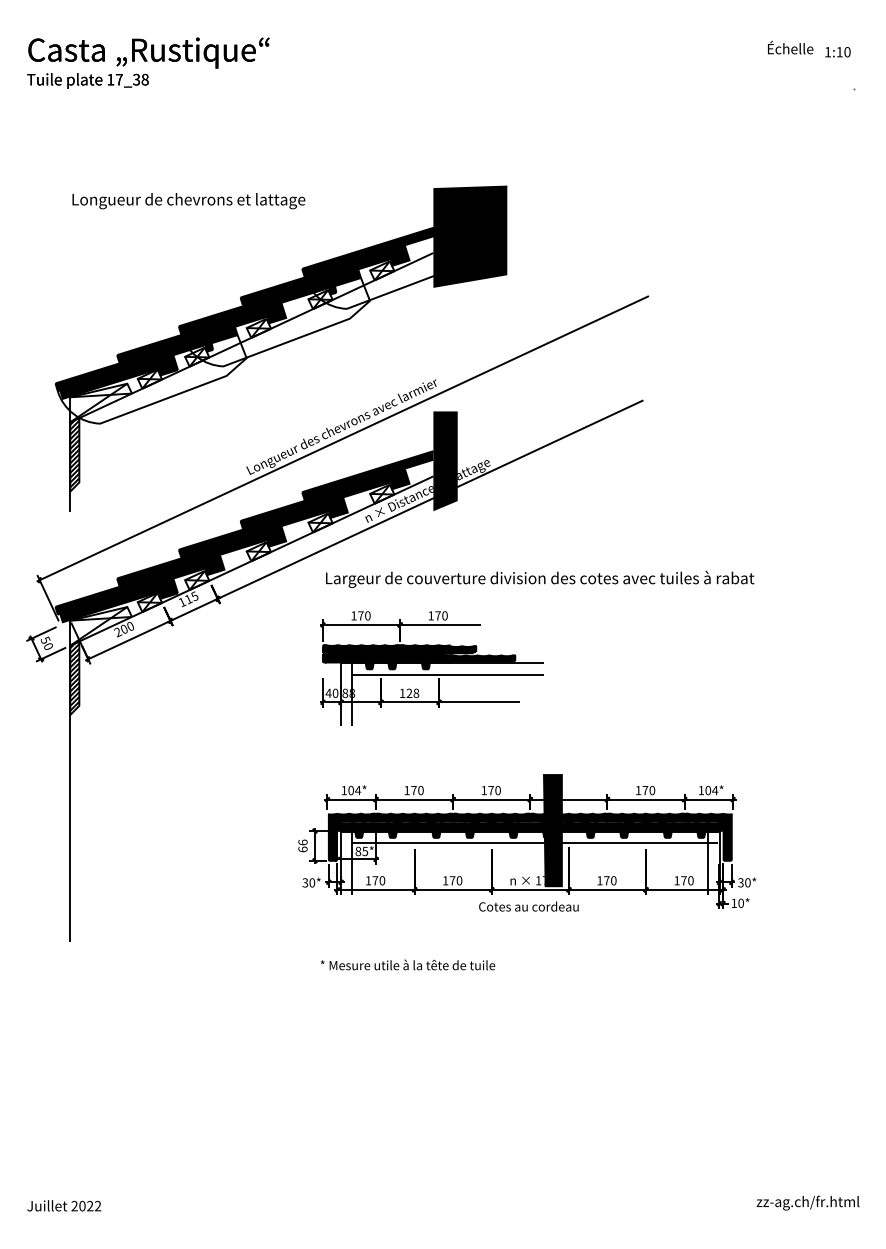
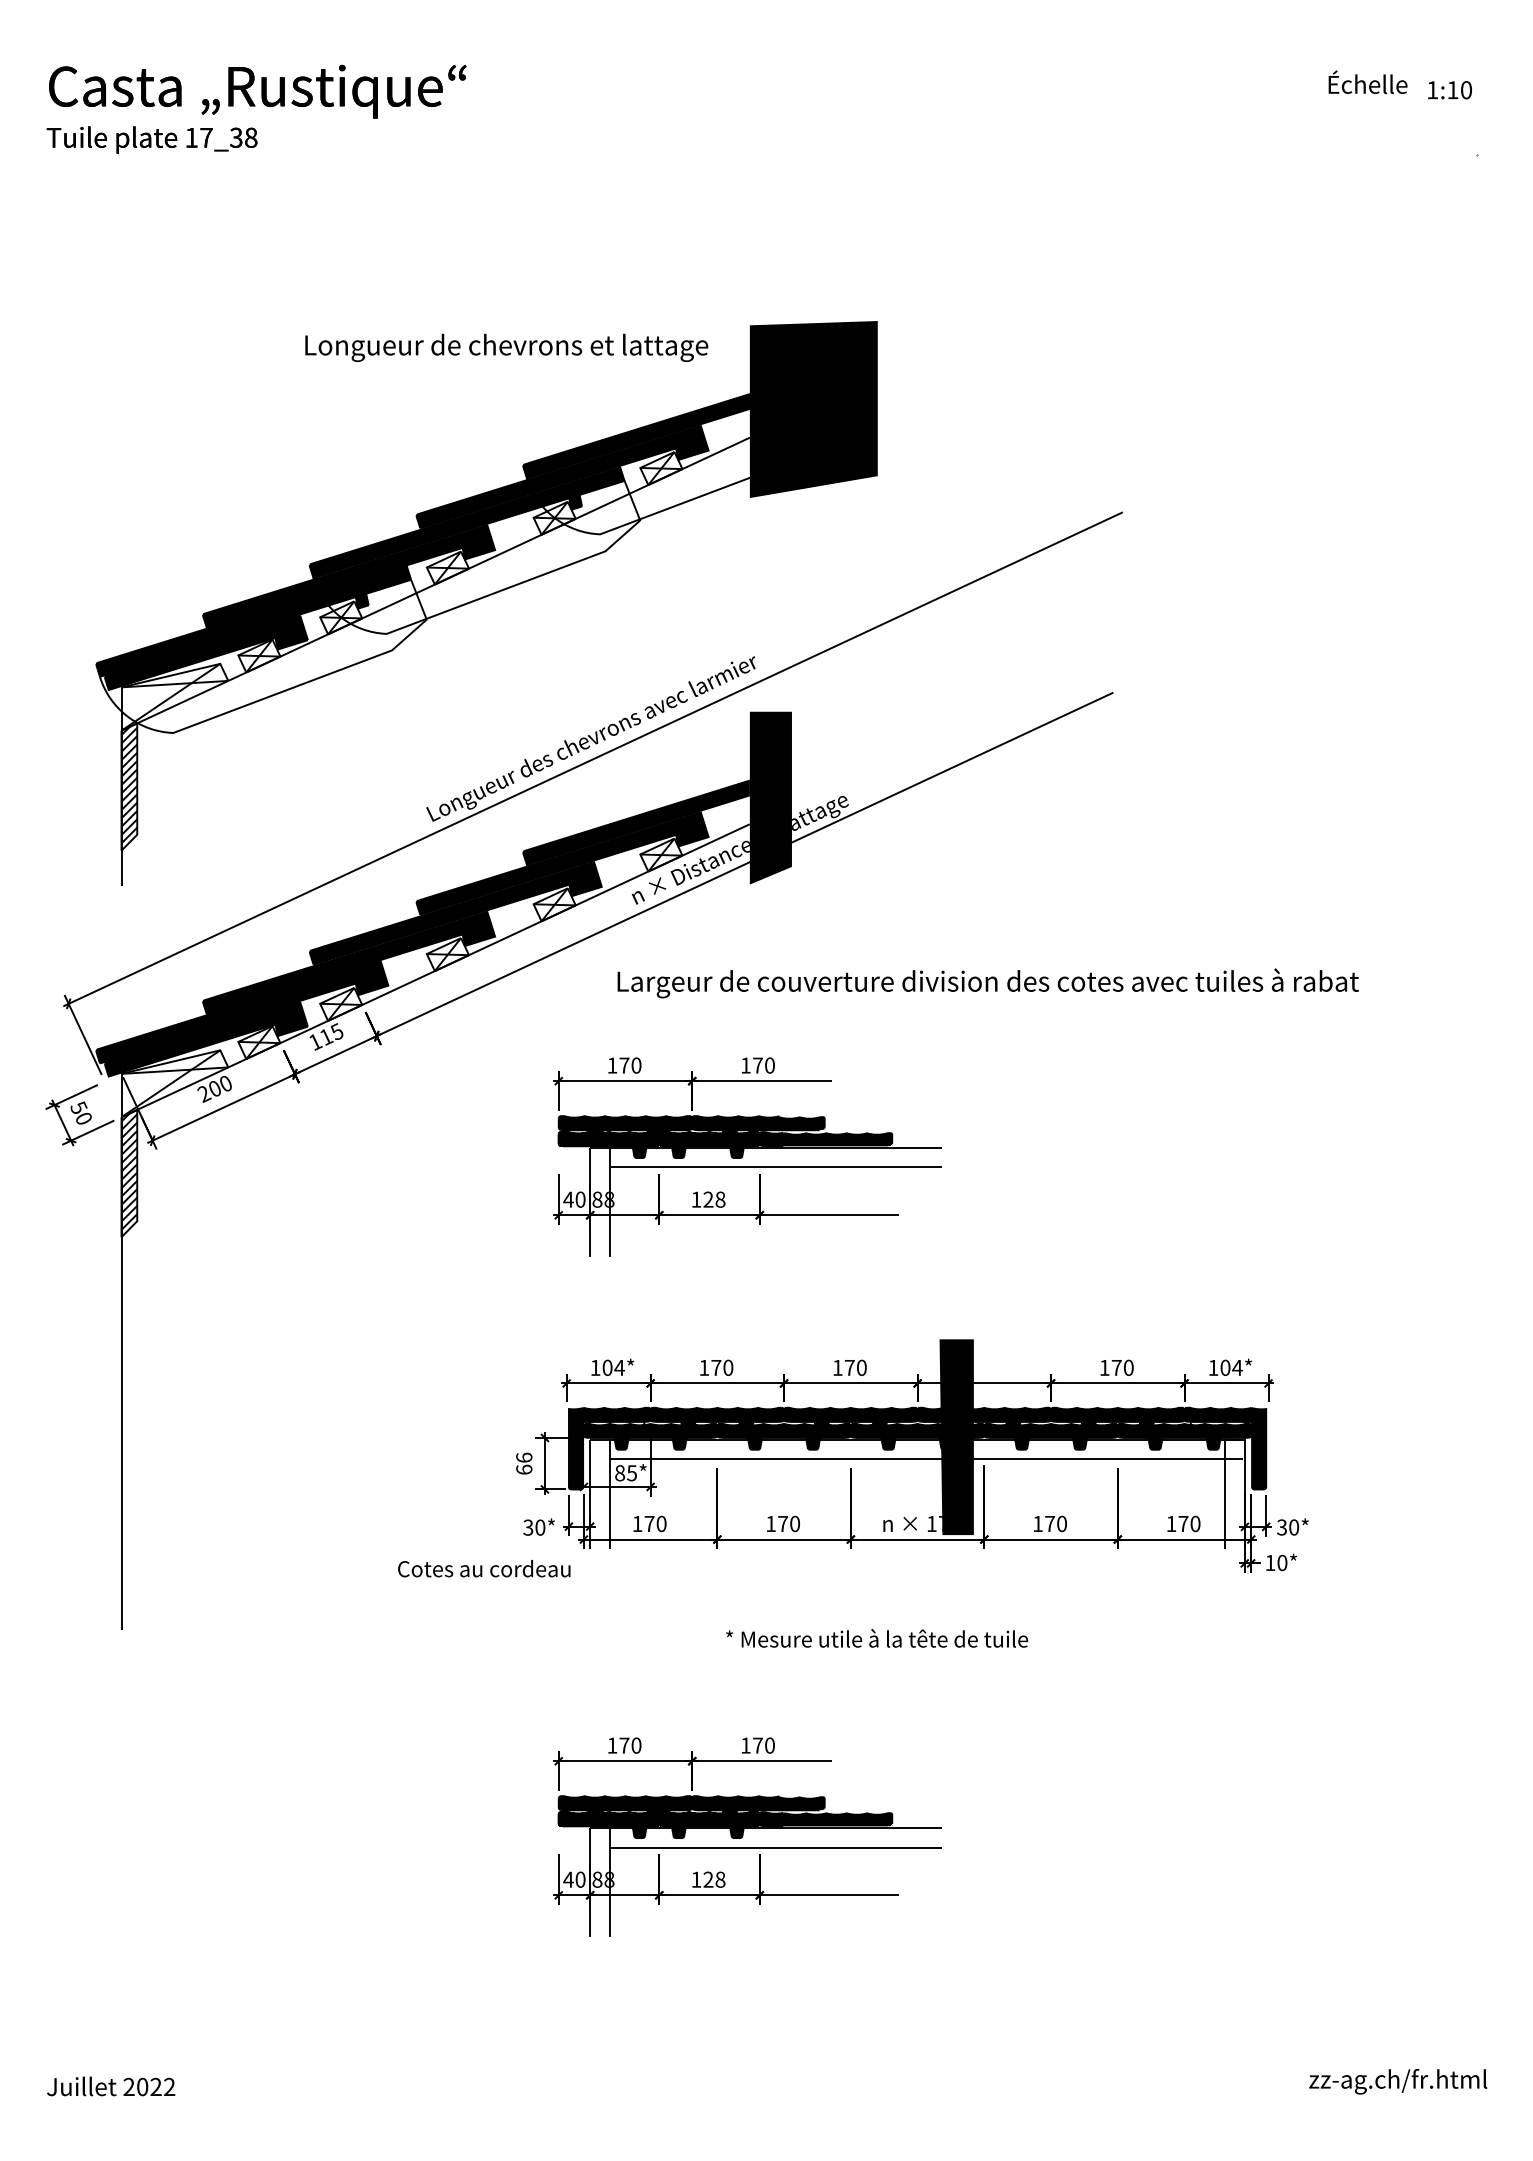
text: (188, 201) -> (506, 348), moved
text: (540, 578) -> (988, 981), moved
text: (528, 906) -> (483, 1568), moved
text: (407, 964) -> (876, 1637), moved
part: (431, 1061) -> (746, 1836), added

